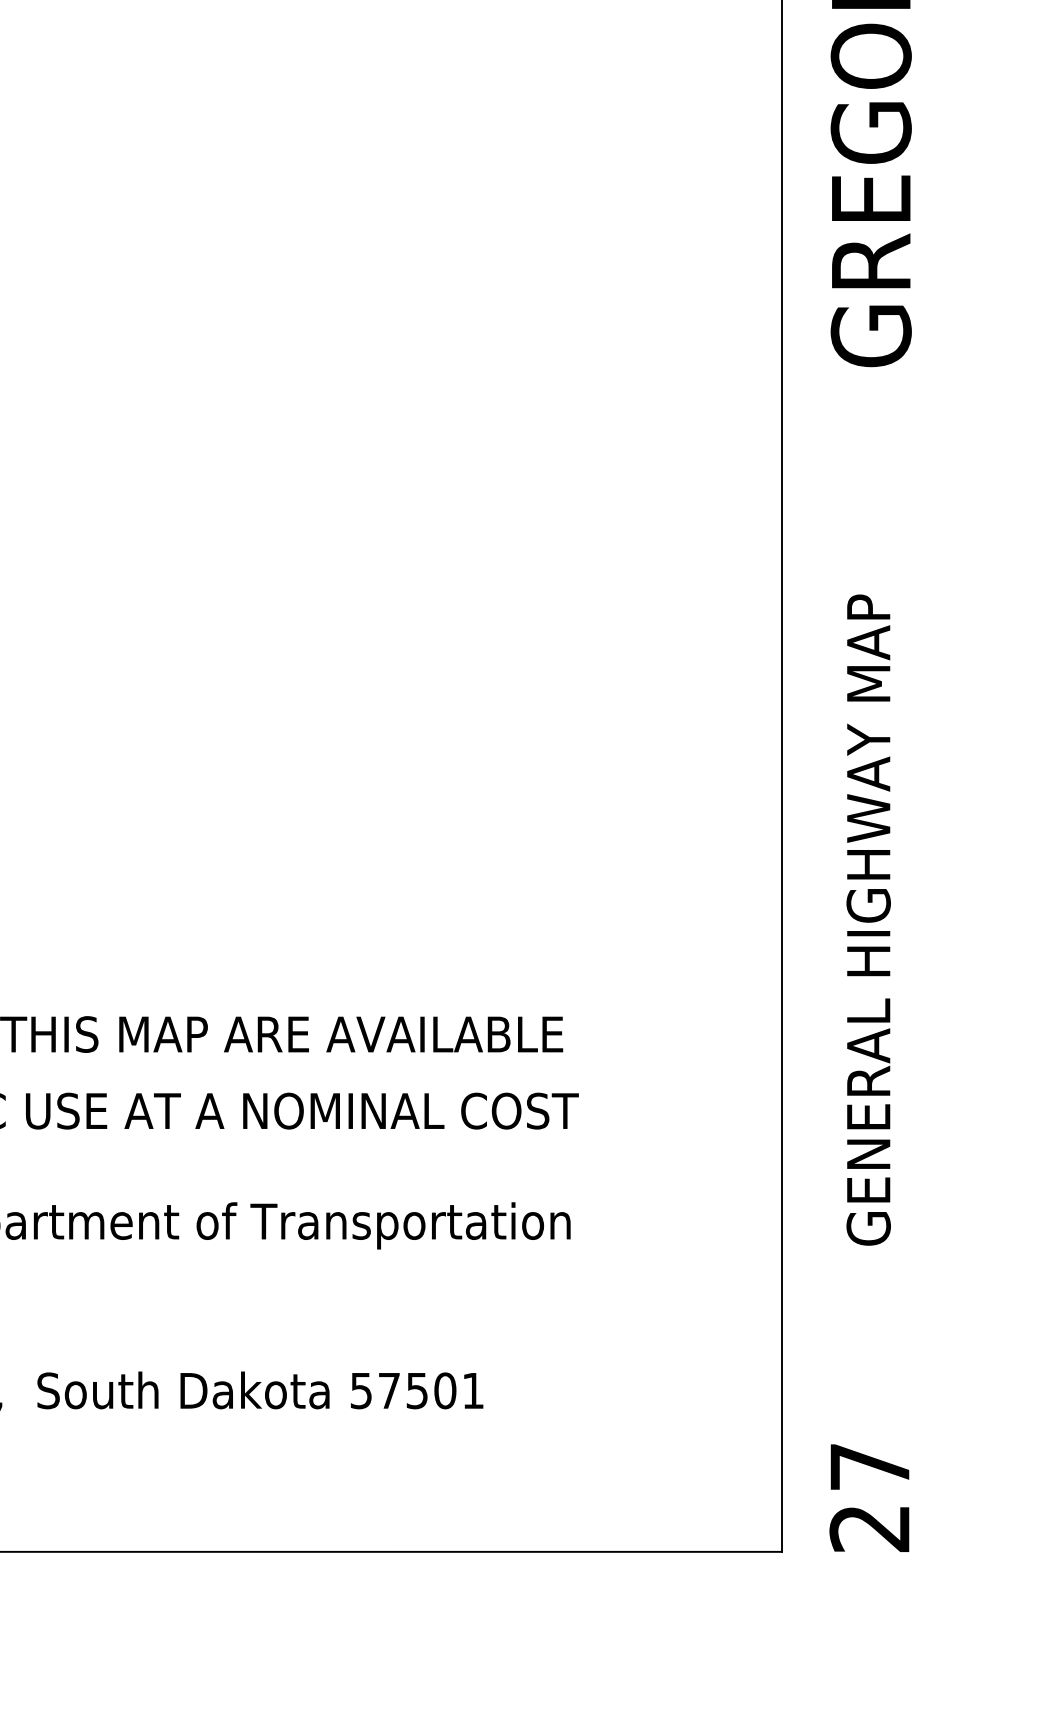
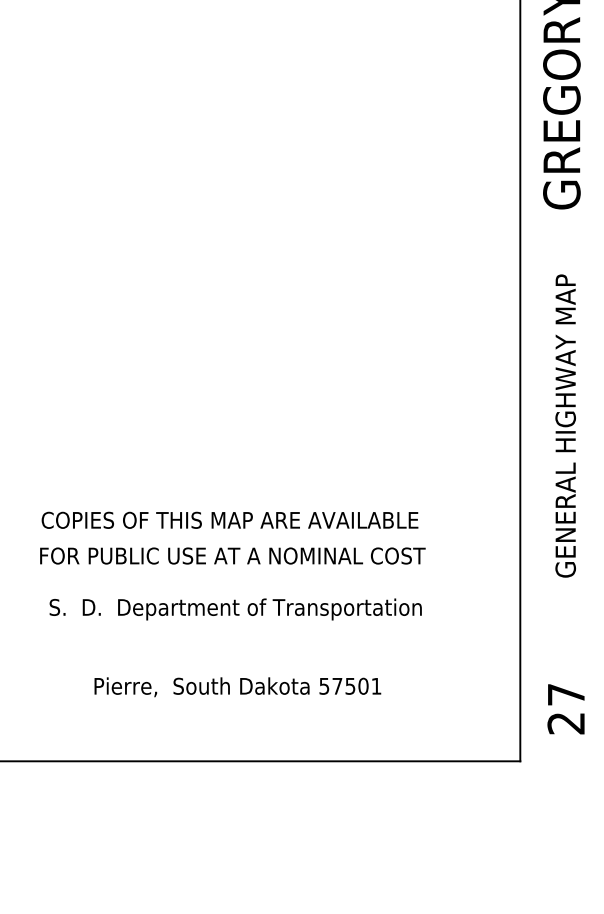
text: (868, 918) -> (565, 425), moved
text: (868, 1498) -> (565, 709), moved

